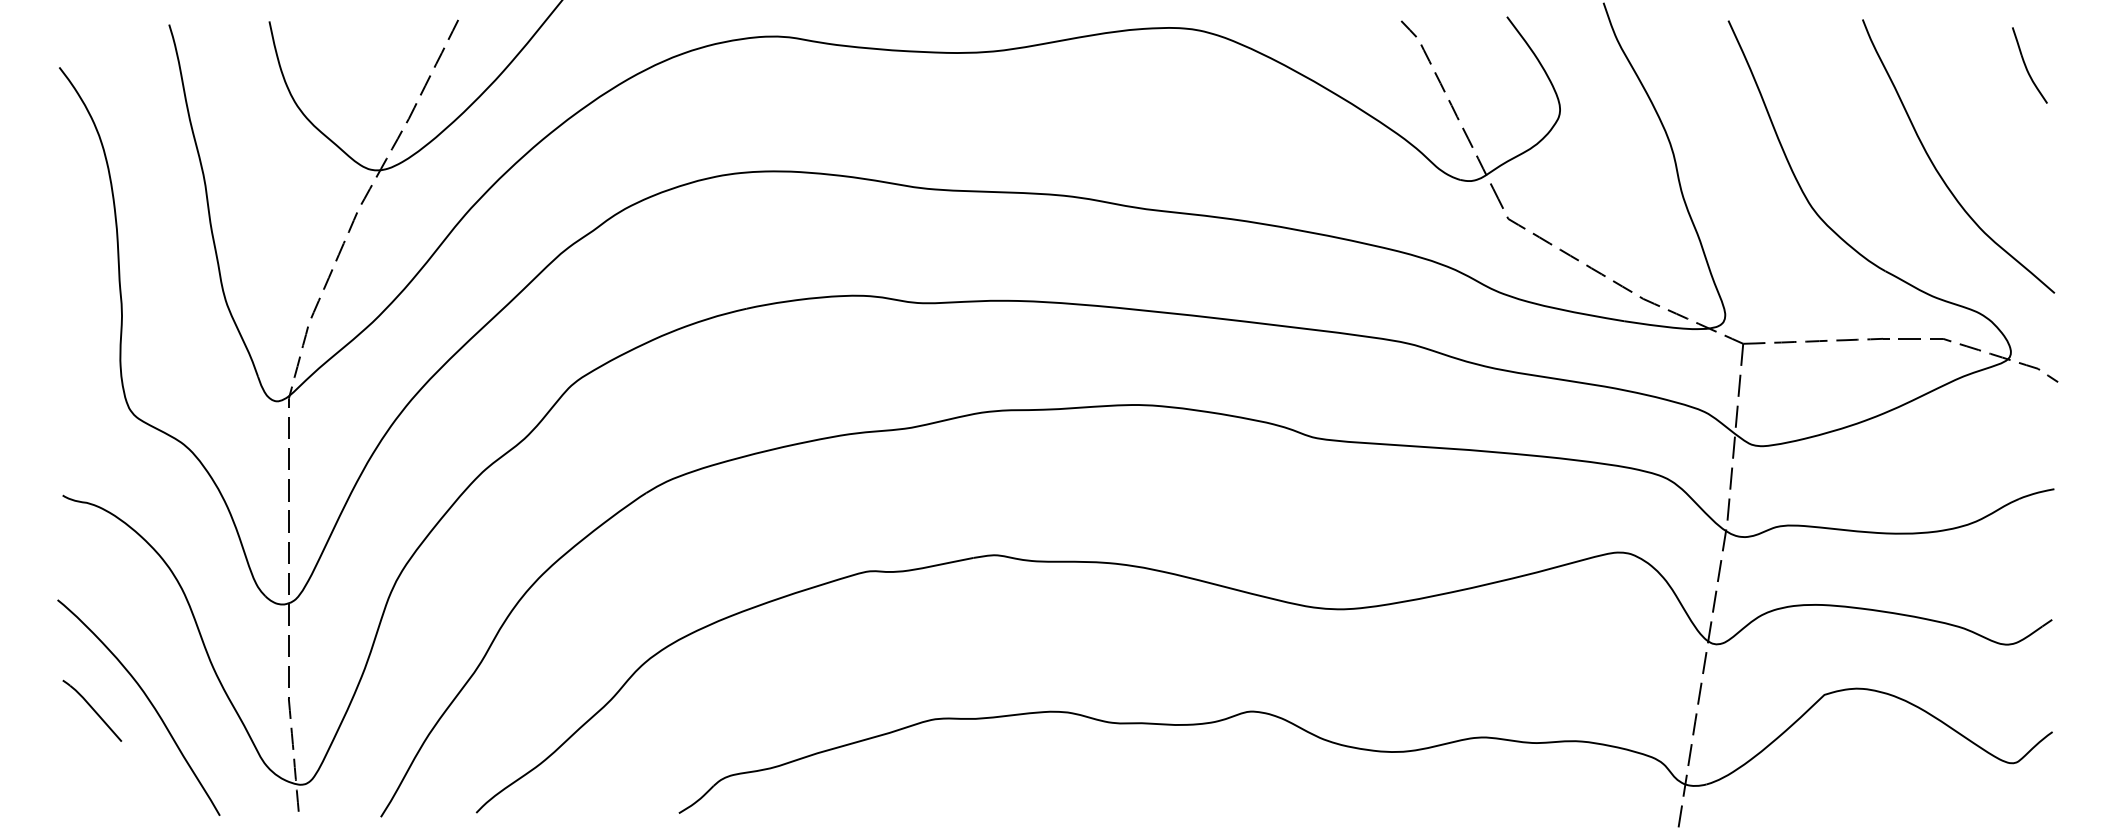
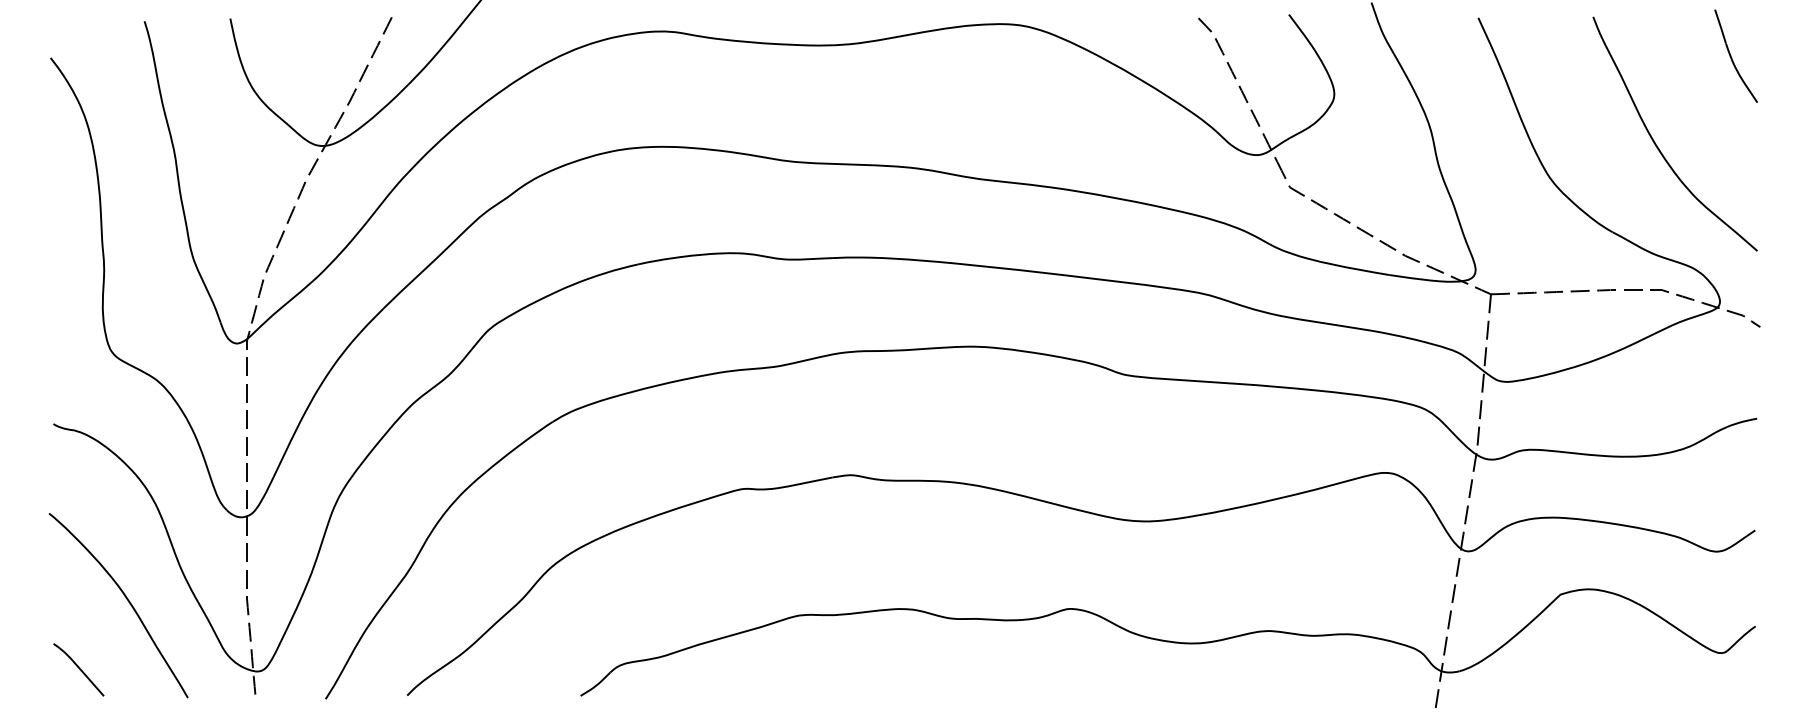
part: (2029, 65) -> (1735, 56), size x1.43
part: (92, 710) -> (78, 669), moved

